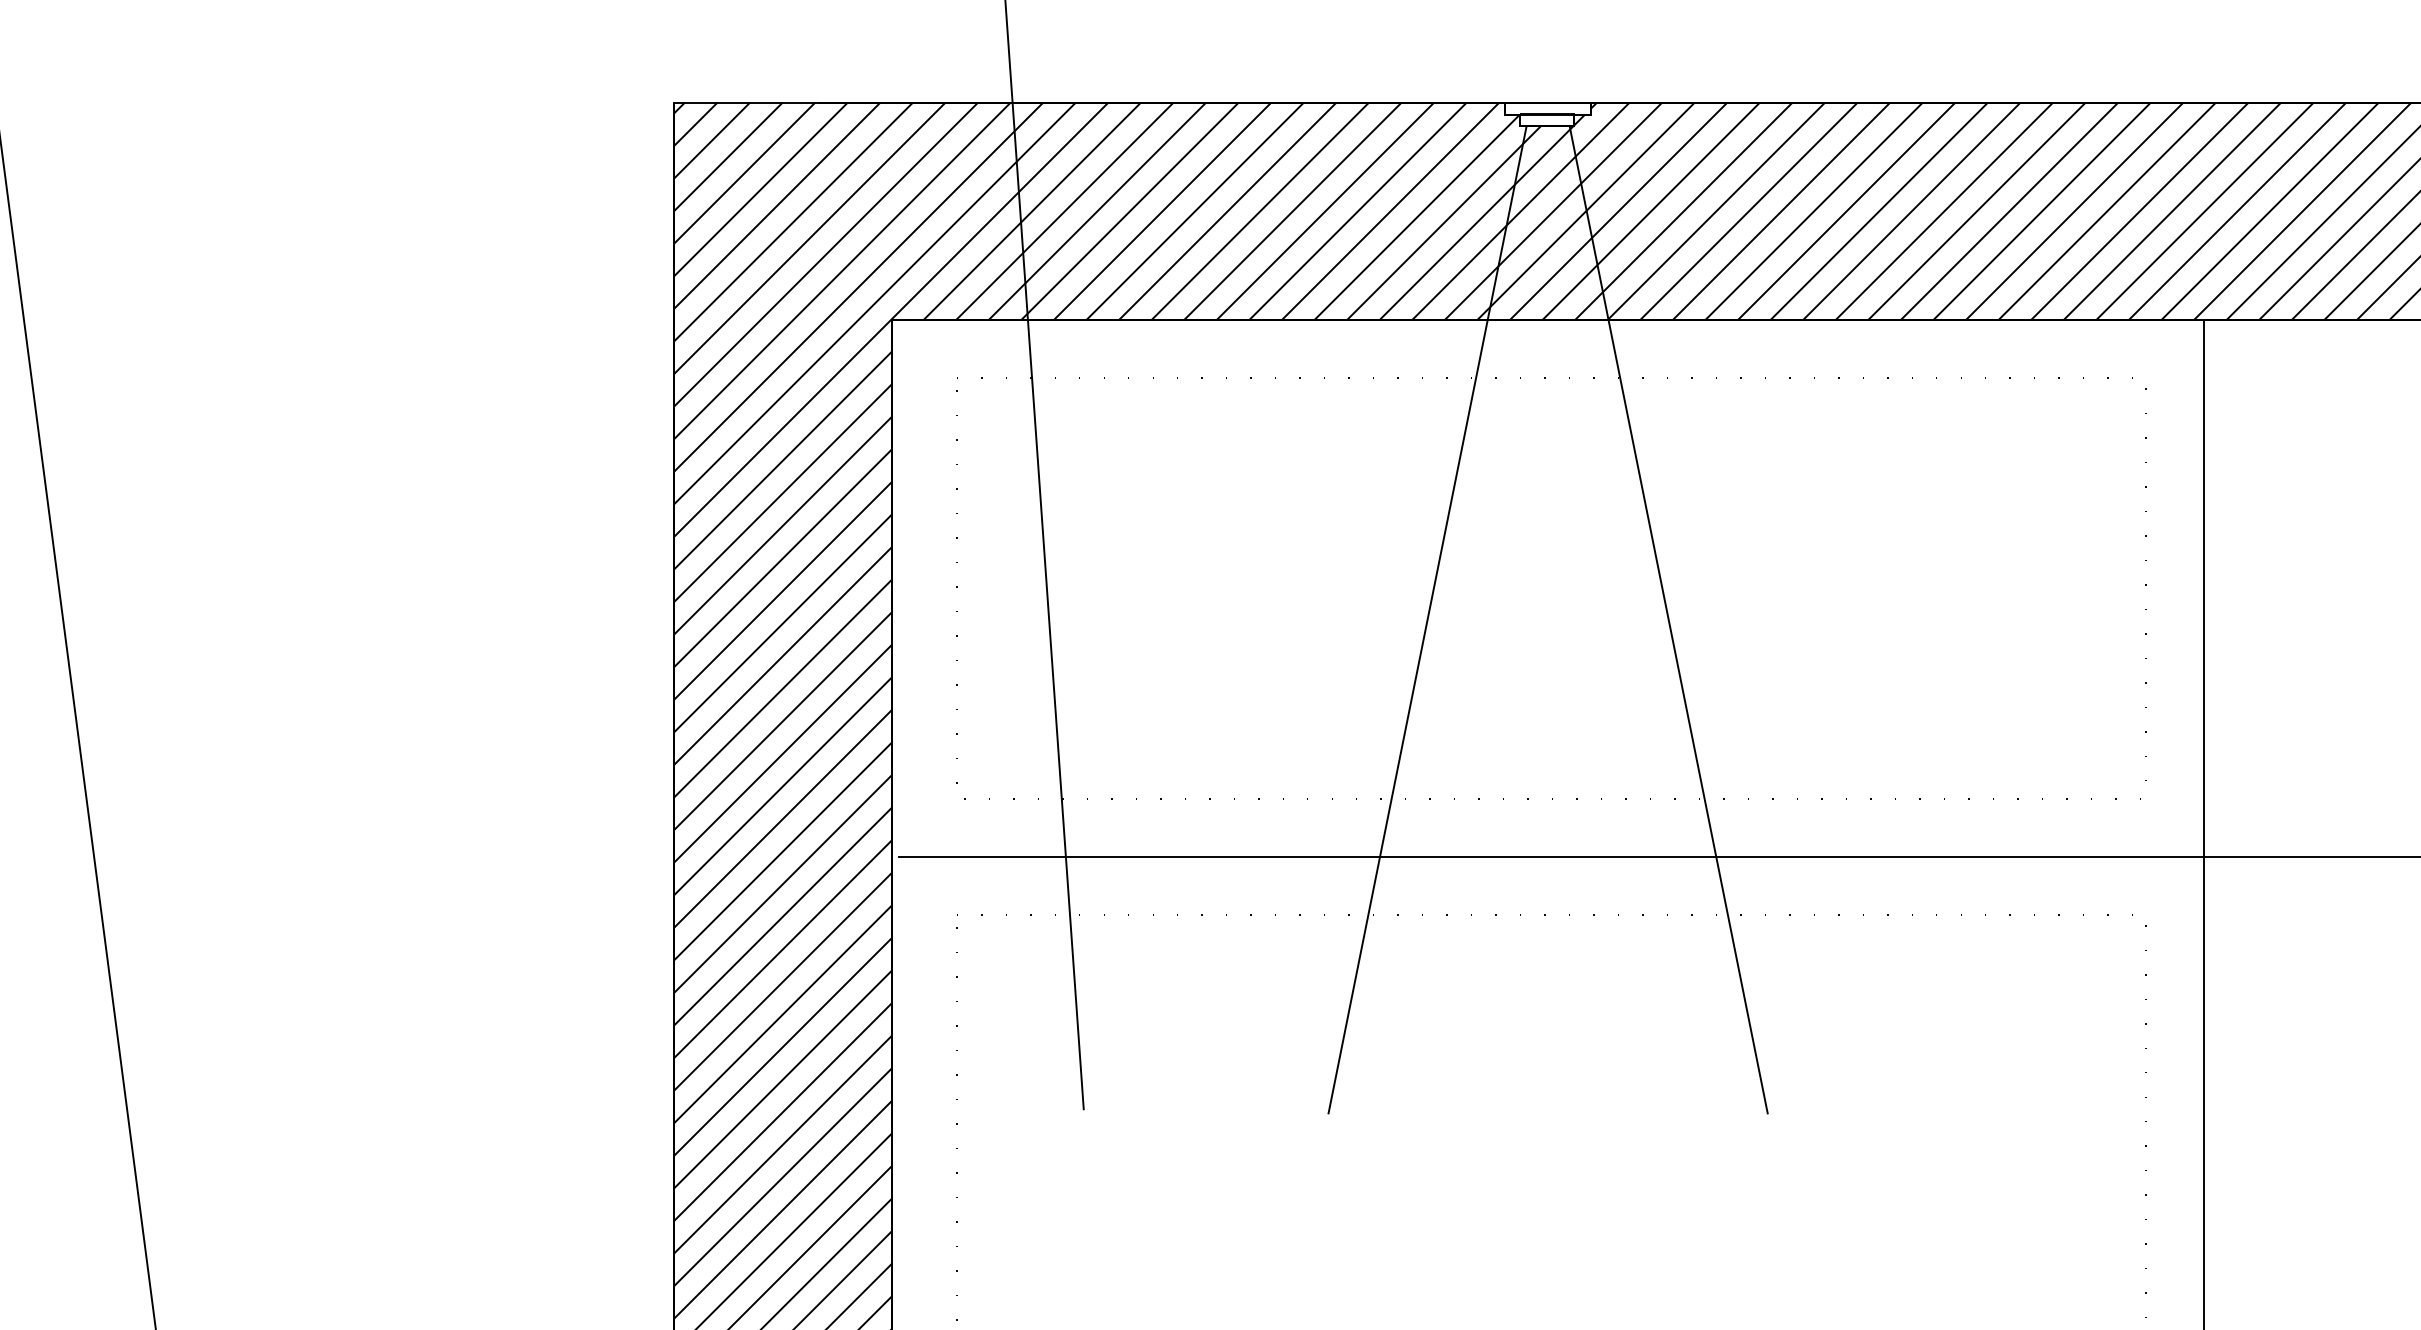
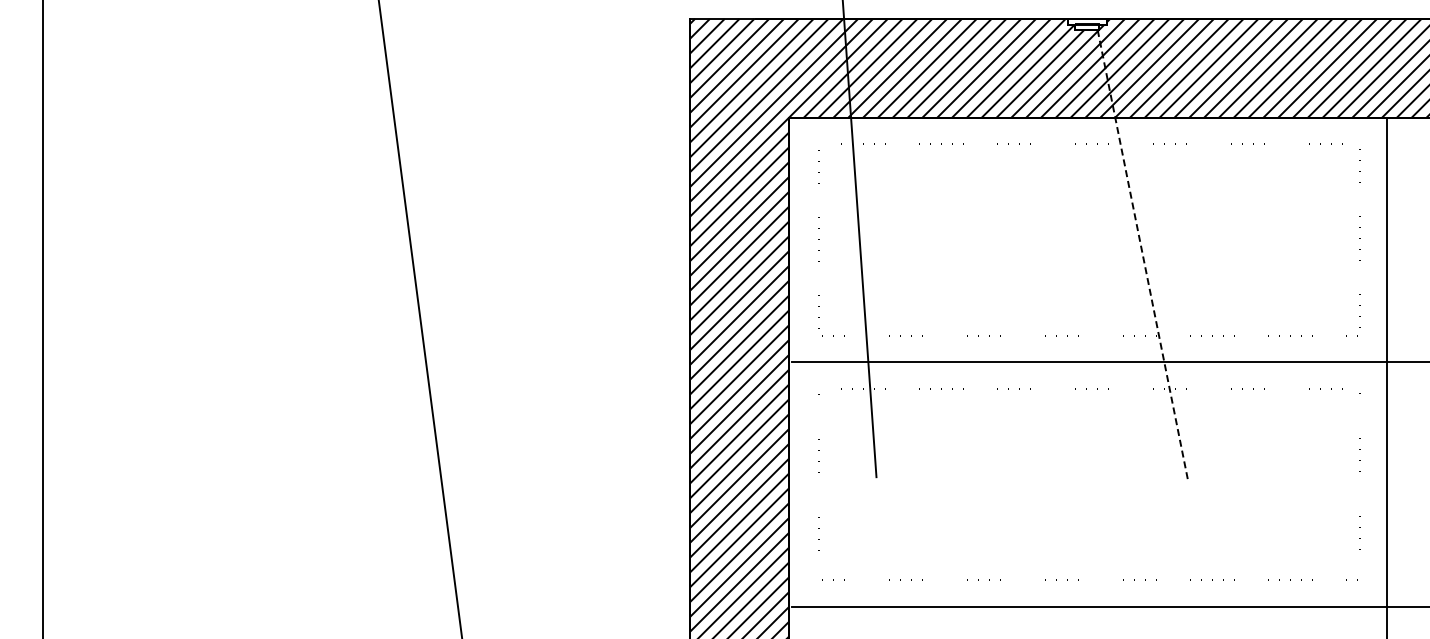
line: (1426, 619) -> (1032, 254), removed
line: (1668, 619) -> (1142, 254), solid -> dashed

